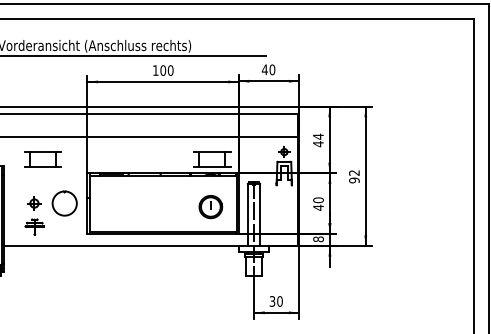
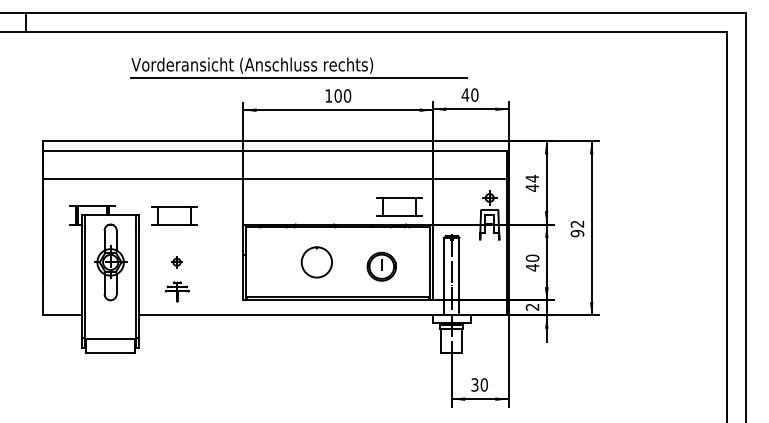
part: (42, 158) -> (174, 215), moved
part: (34, 202) -> (176, 261), size x0.7
part: (64, 203) -> (316, 262), moved
part: (210, 206) -> (381, 266), moved
text: (318, 238) -> (532, 306), 8 -> 2

